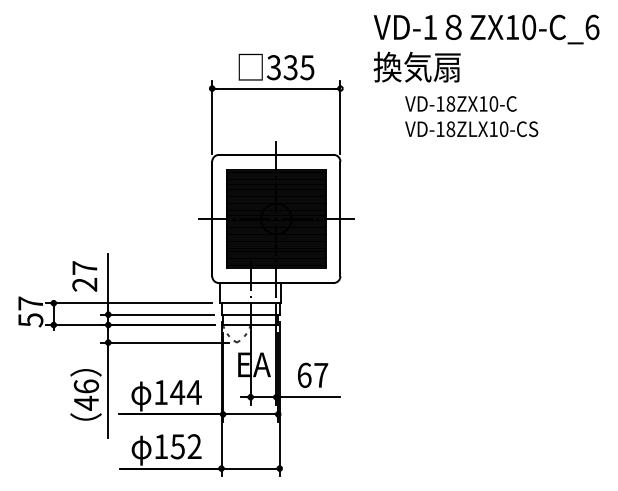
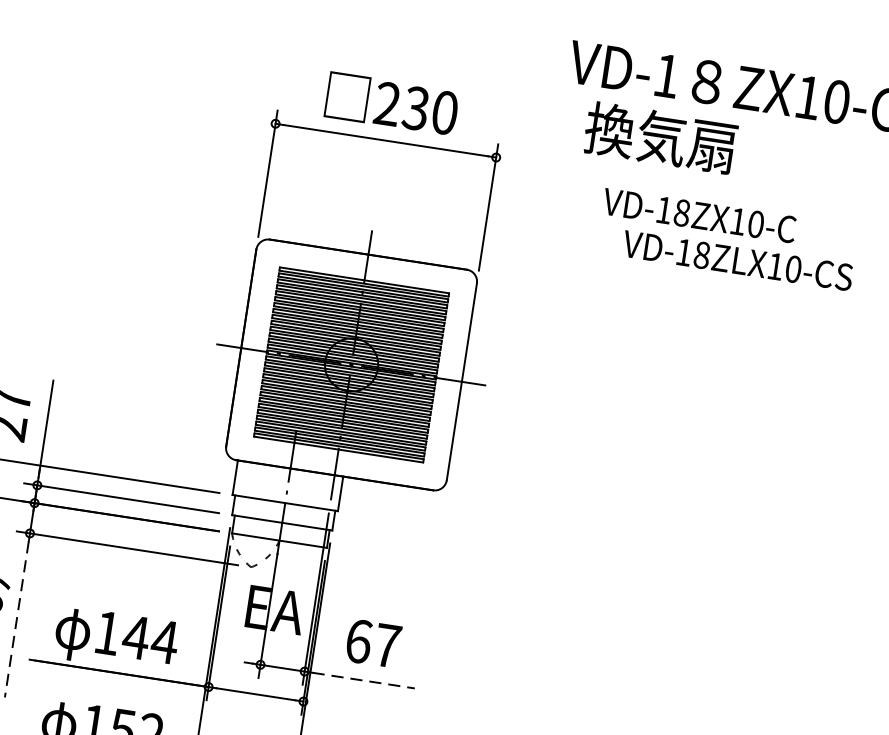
text: (416, 66) -> (659, 136), moved
text: (290, 67) -> (415, 108), 335 -> 230
text: (471, 129) -> (737, 261), moved
line: (108, 393) -> (16, 620), solid -> dashed
line: (310, 397) -> (363, 681), solid -> dashed

